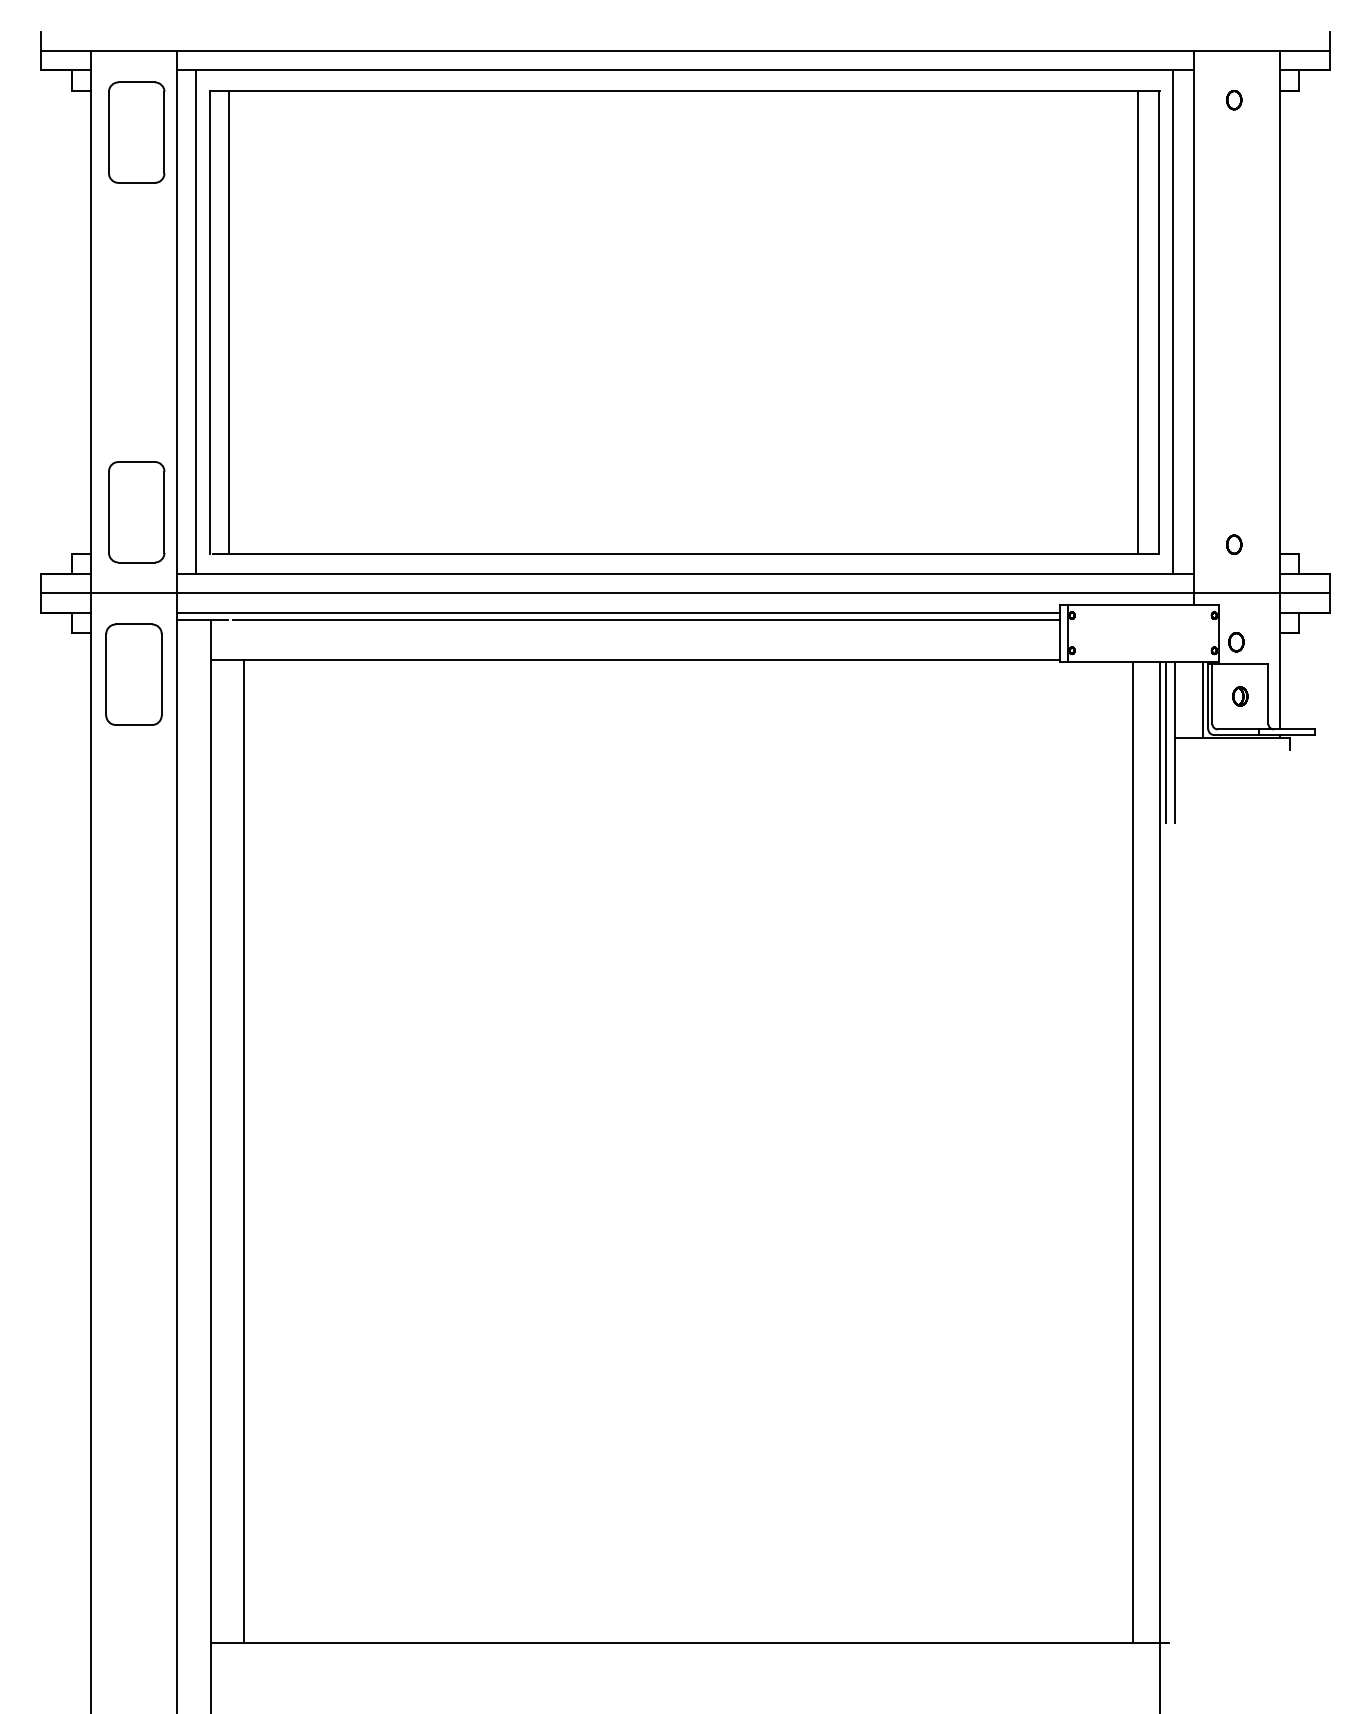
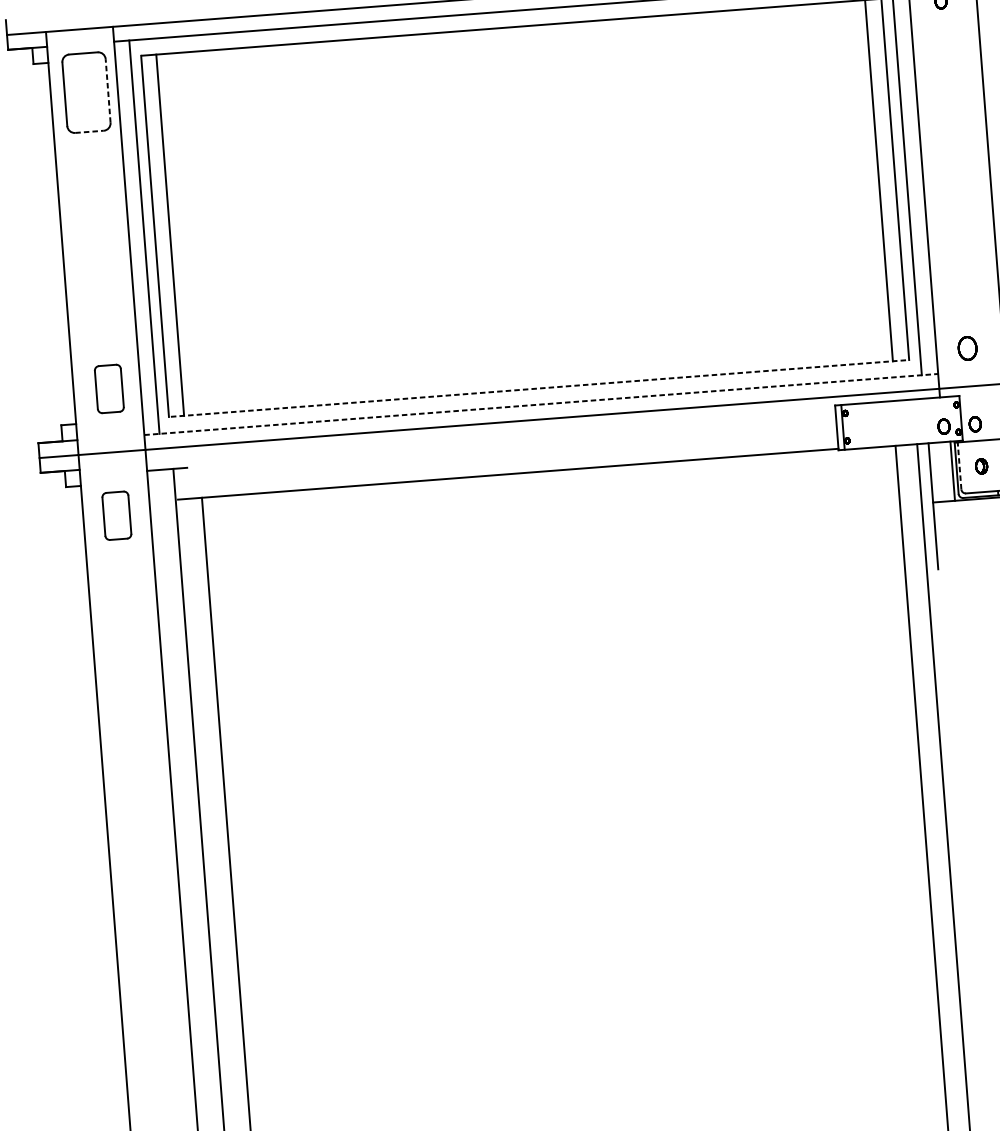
line: (164, 132) -> (108, 90), solid -> dashed
line: (137, 182) -> (90, 131), solid -> dashed
part: (136, 512) -> (109, 389), size x0.6
part: (1234, 544) -> (967, 348), size x1.6
line: (685, 553) -> (540, 388), solid -> dashed
line: (685, 574) -> (541, 404), solid -> dashed
line: (617, 612) -> (490, 438), removed
line: (645, 620) -> (512, 442), removed
part: (1196, 642) -> (944, 426), added
part: (133, 674) -> (116, 515), size x0.6
line: (1212, 693) -> (959, 465), solid -> dashed
line: (1166, 742) -> (926, 506), removed

